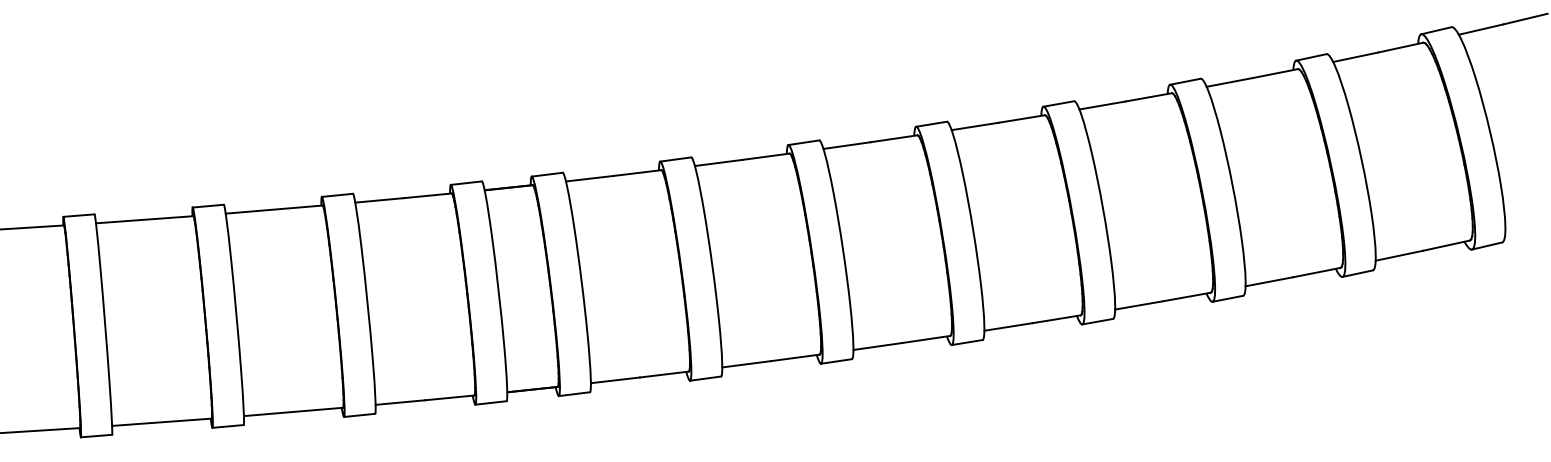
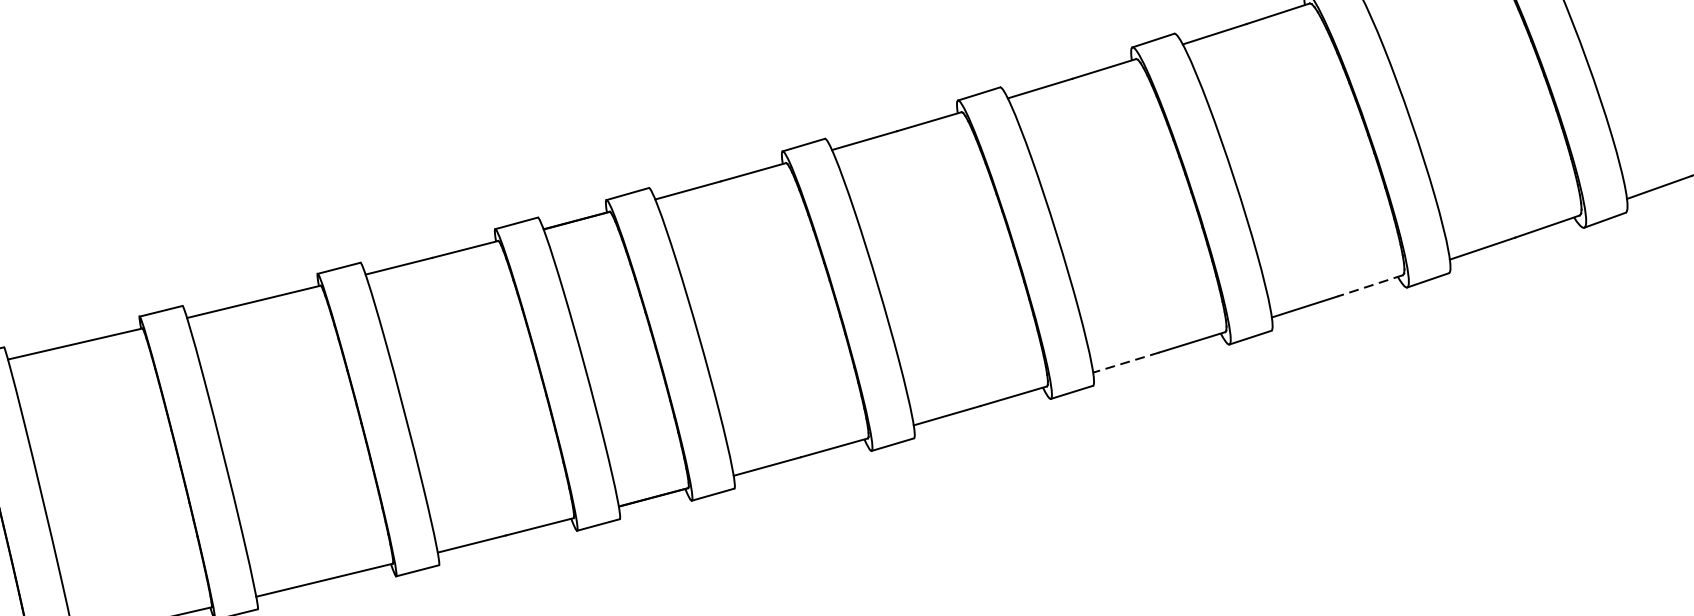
line: (1056, 319) -> (1370, 286), solid -> dashed
line: (877, 346) -> (1125, 362), solid -> dashed

